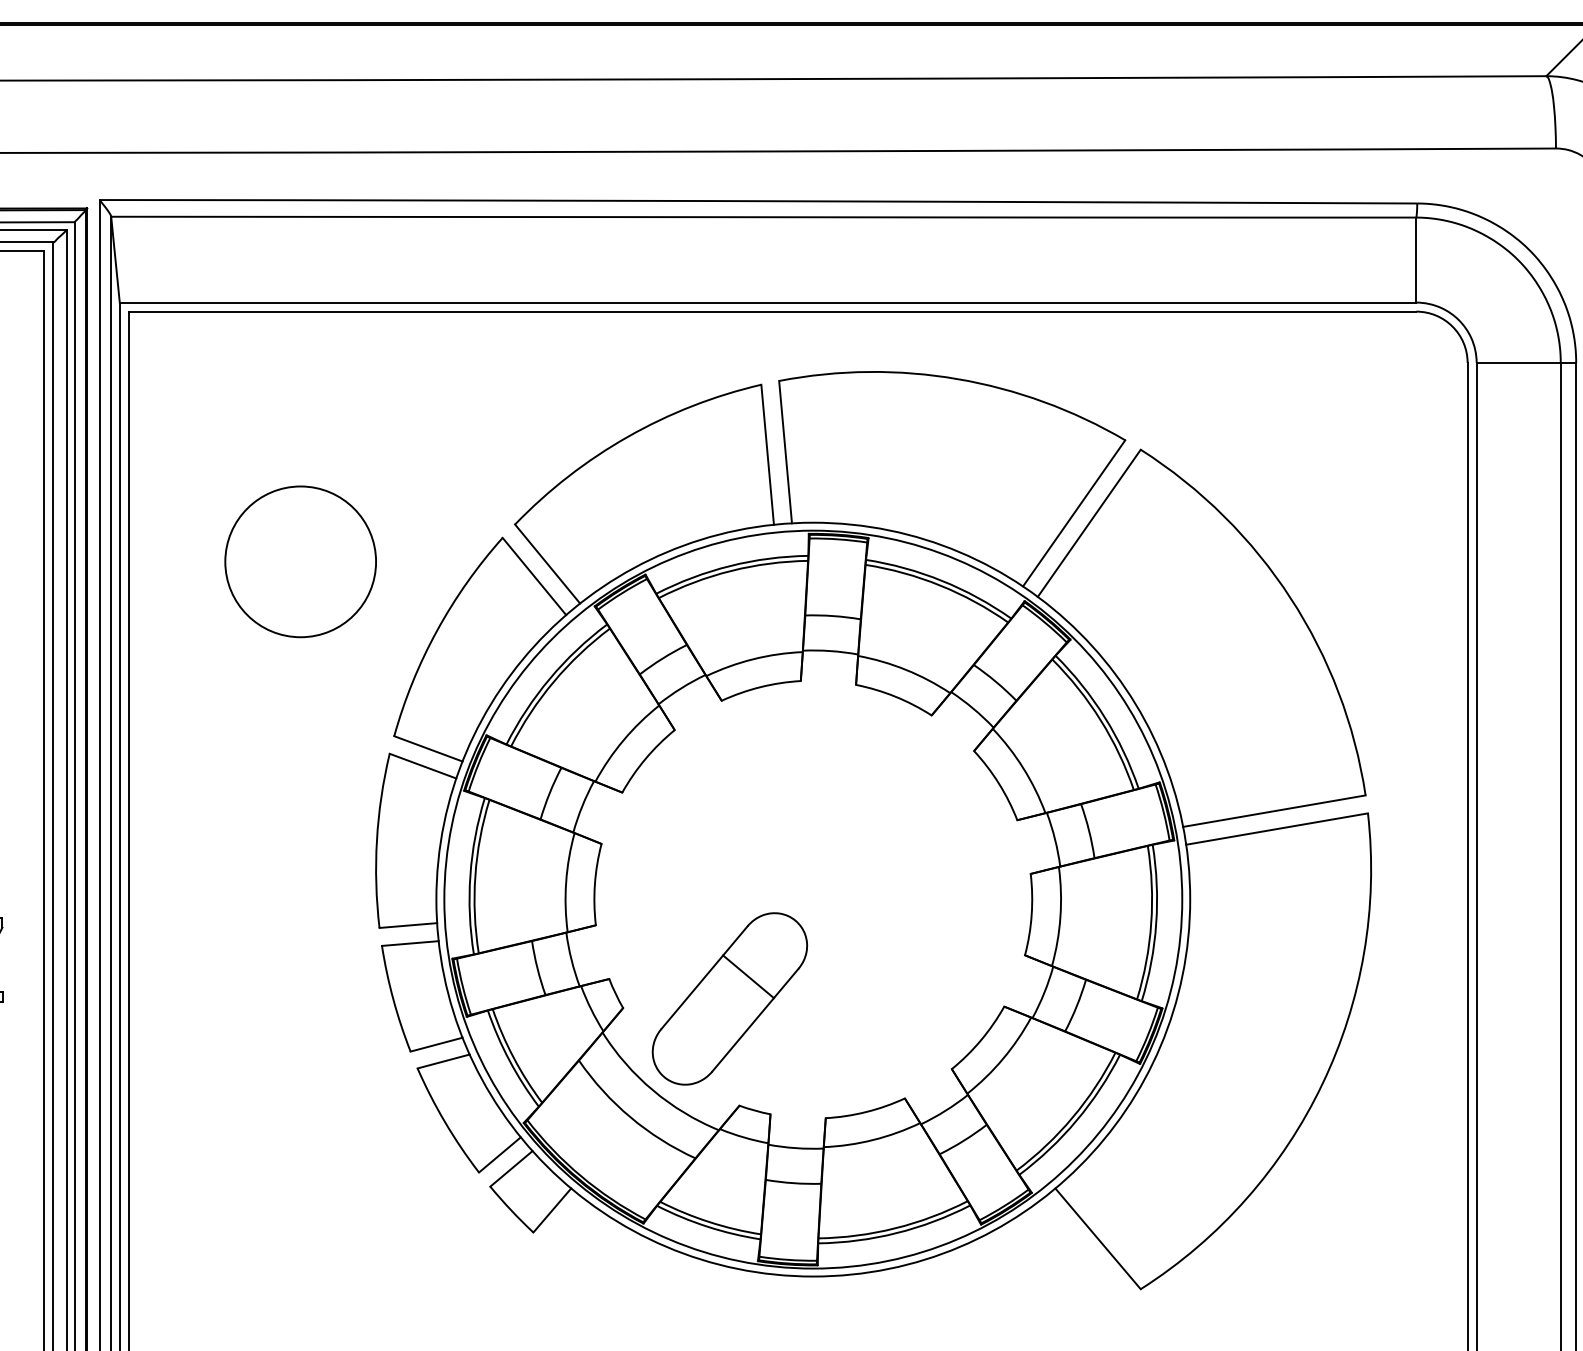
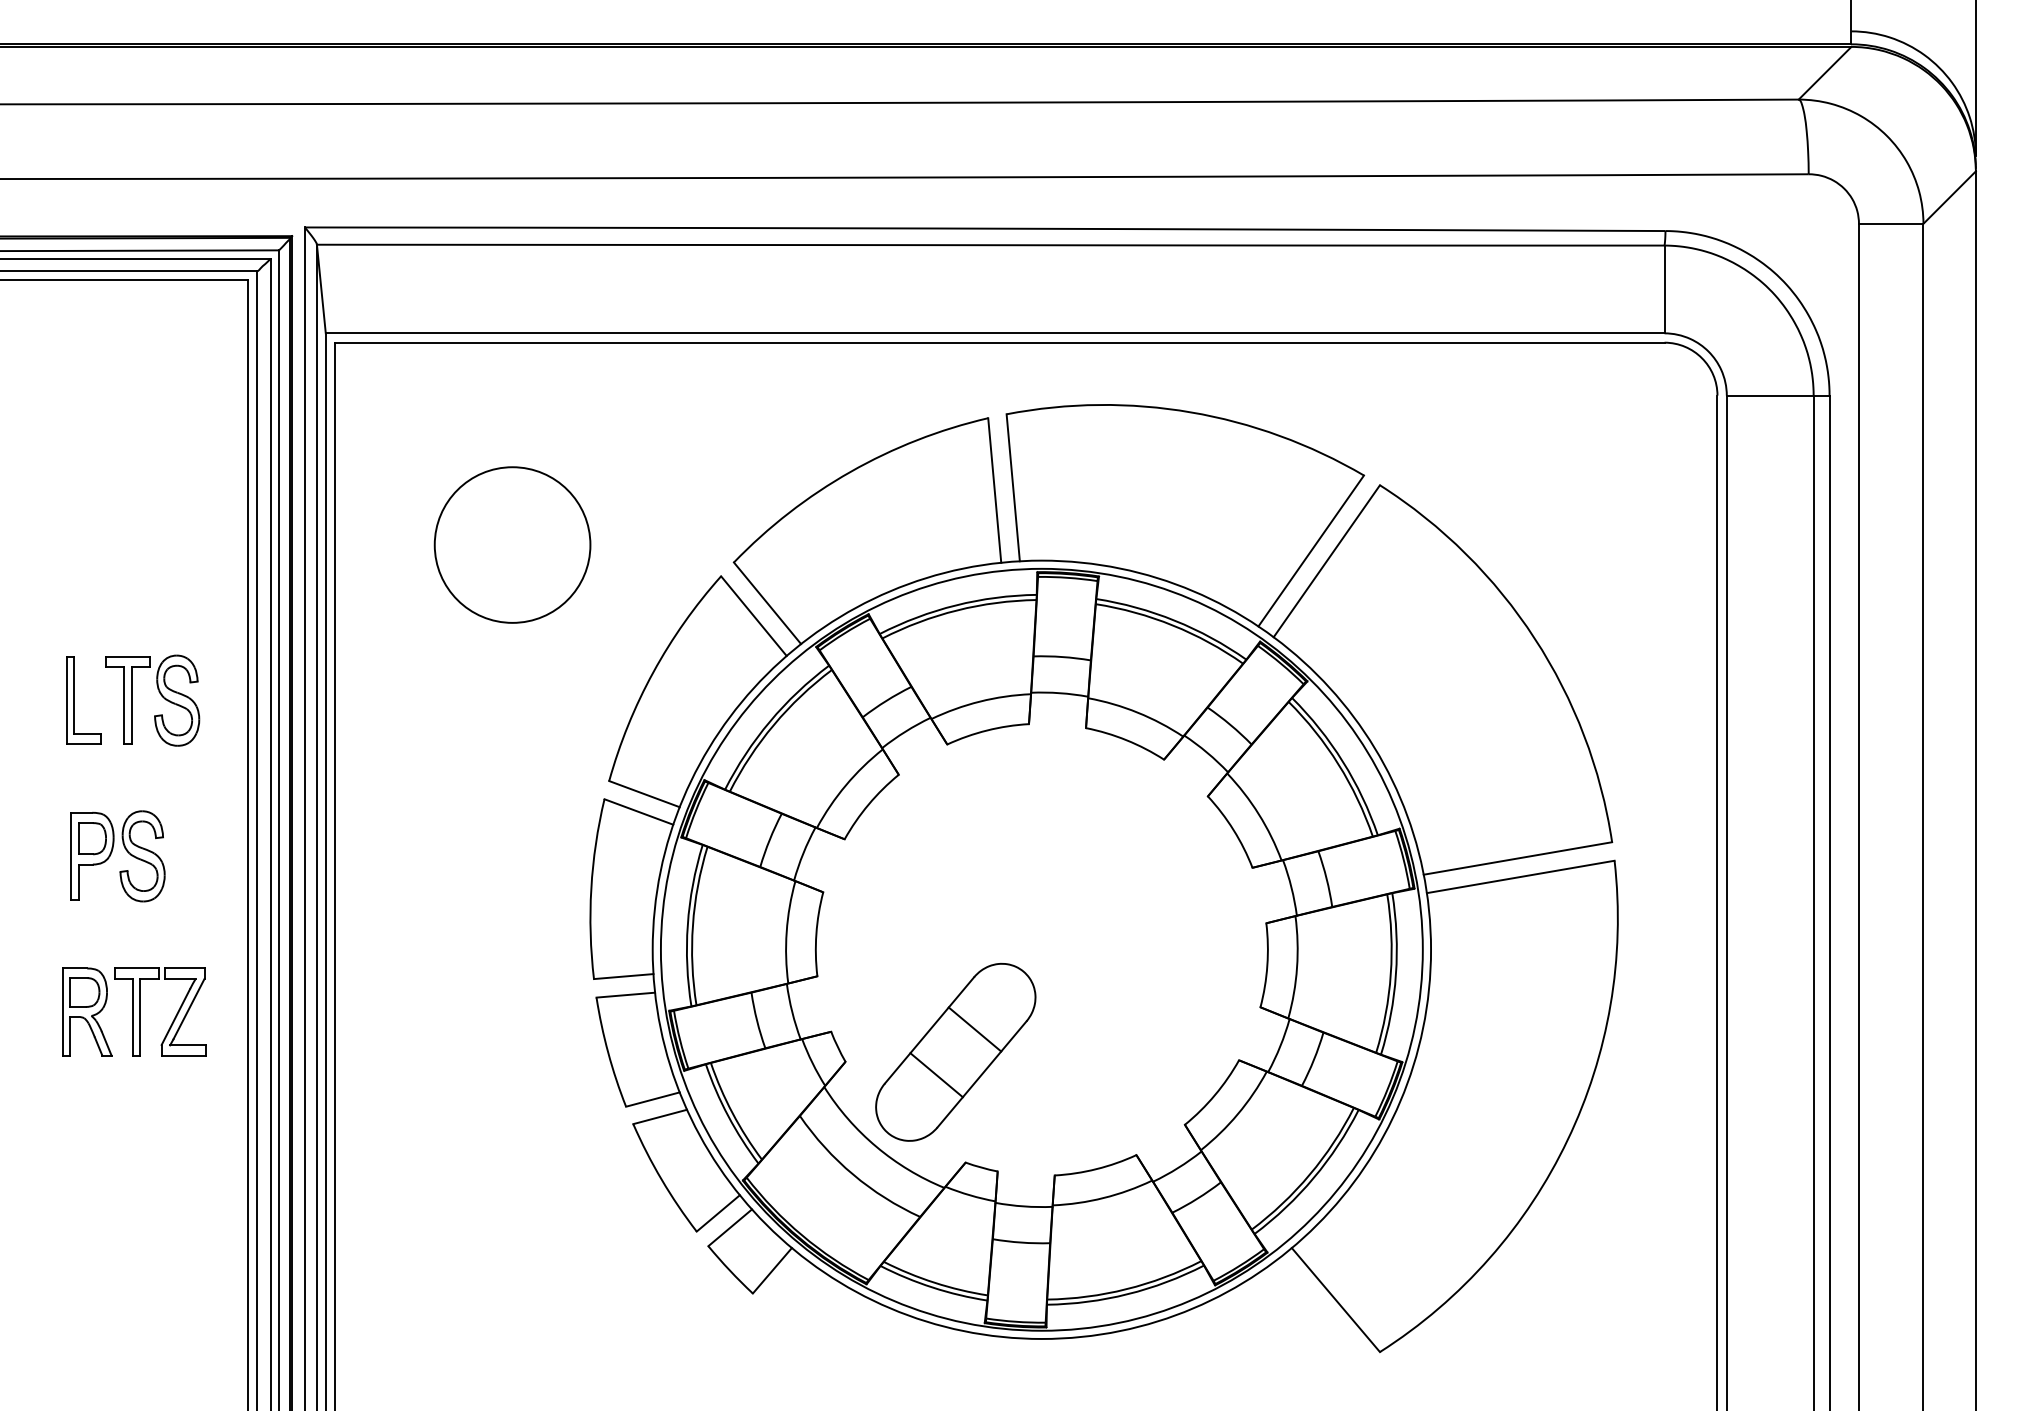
circle: (300, 561) -> (512, 544), moved
line: (711, 1021) -> (936, 1075), added

